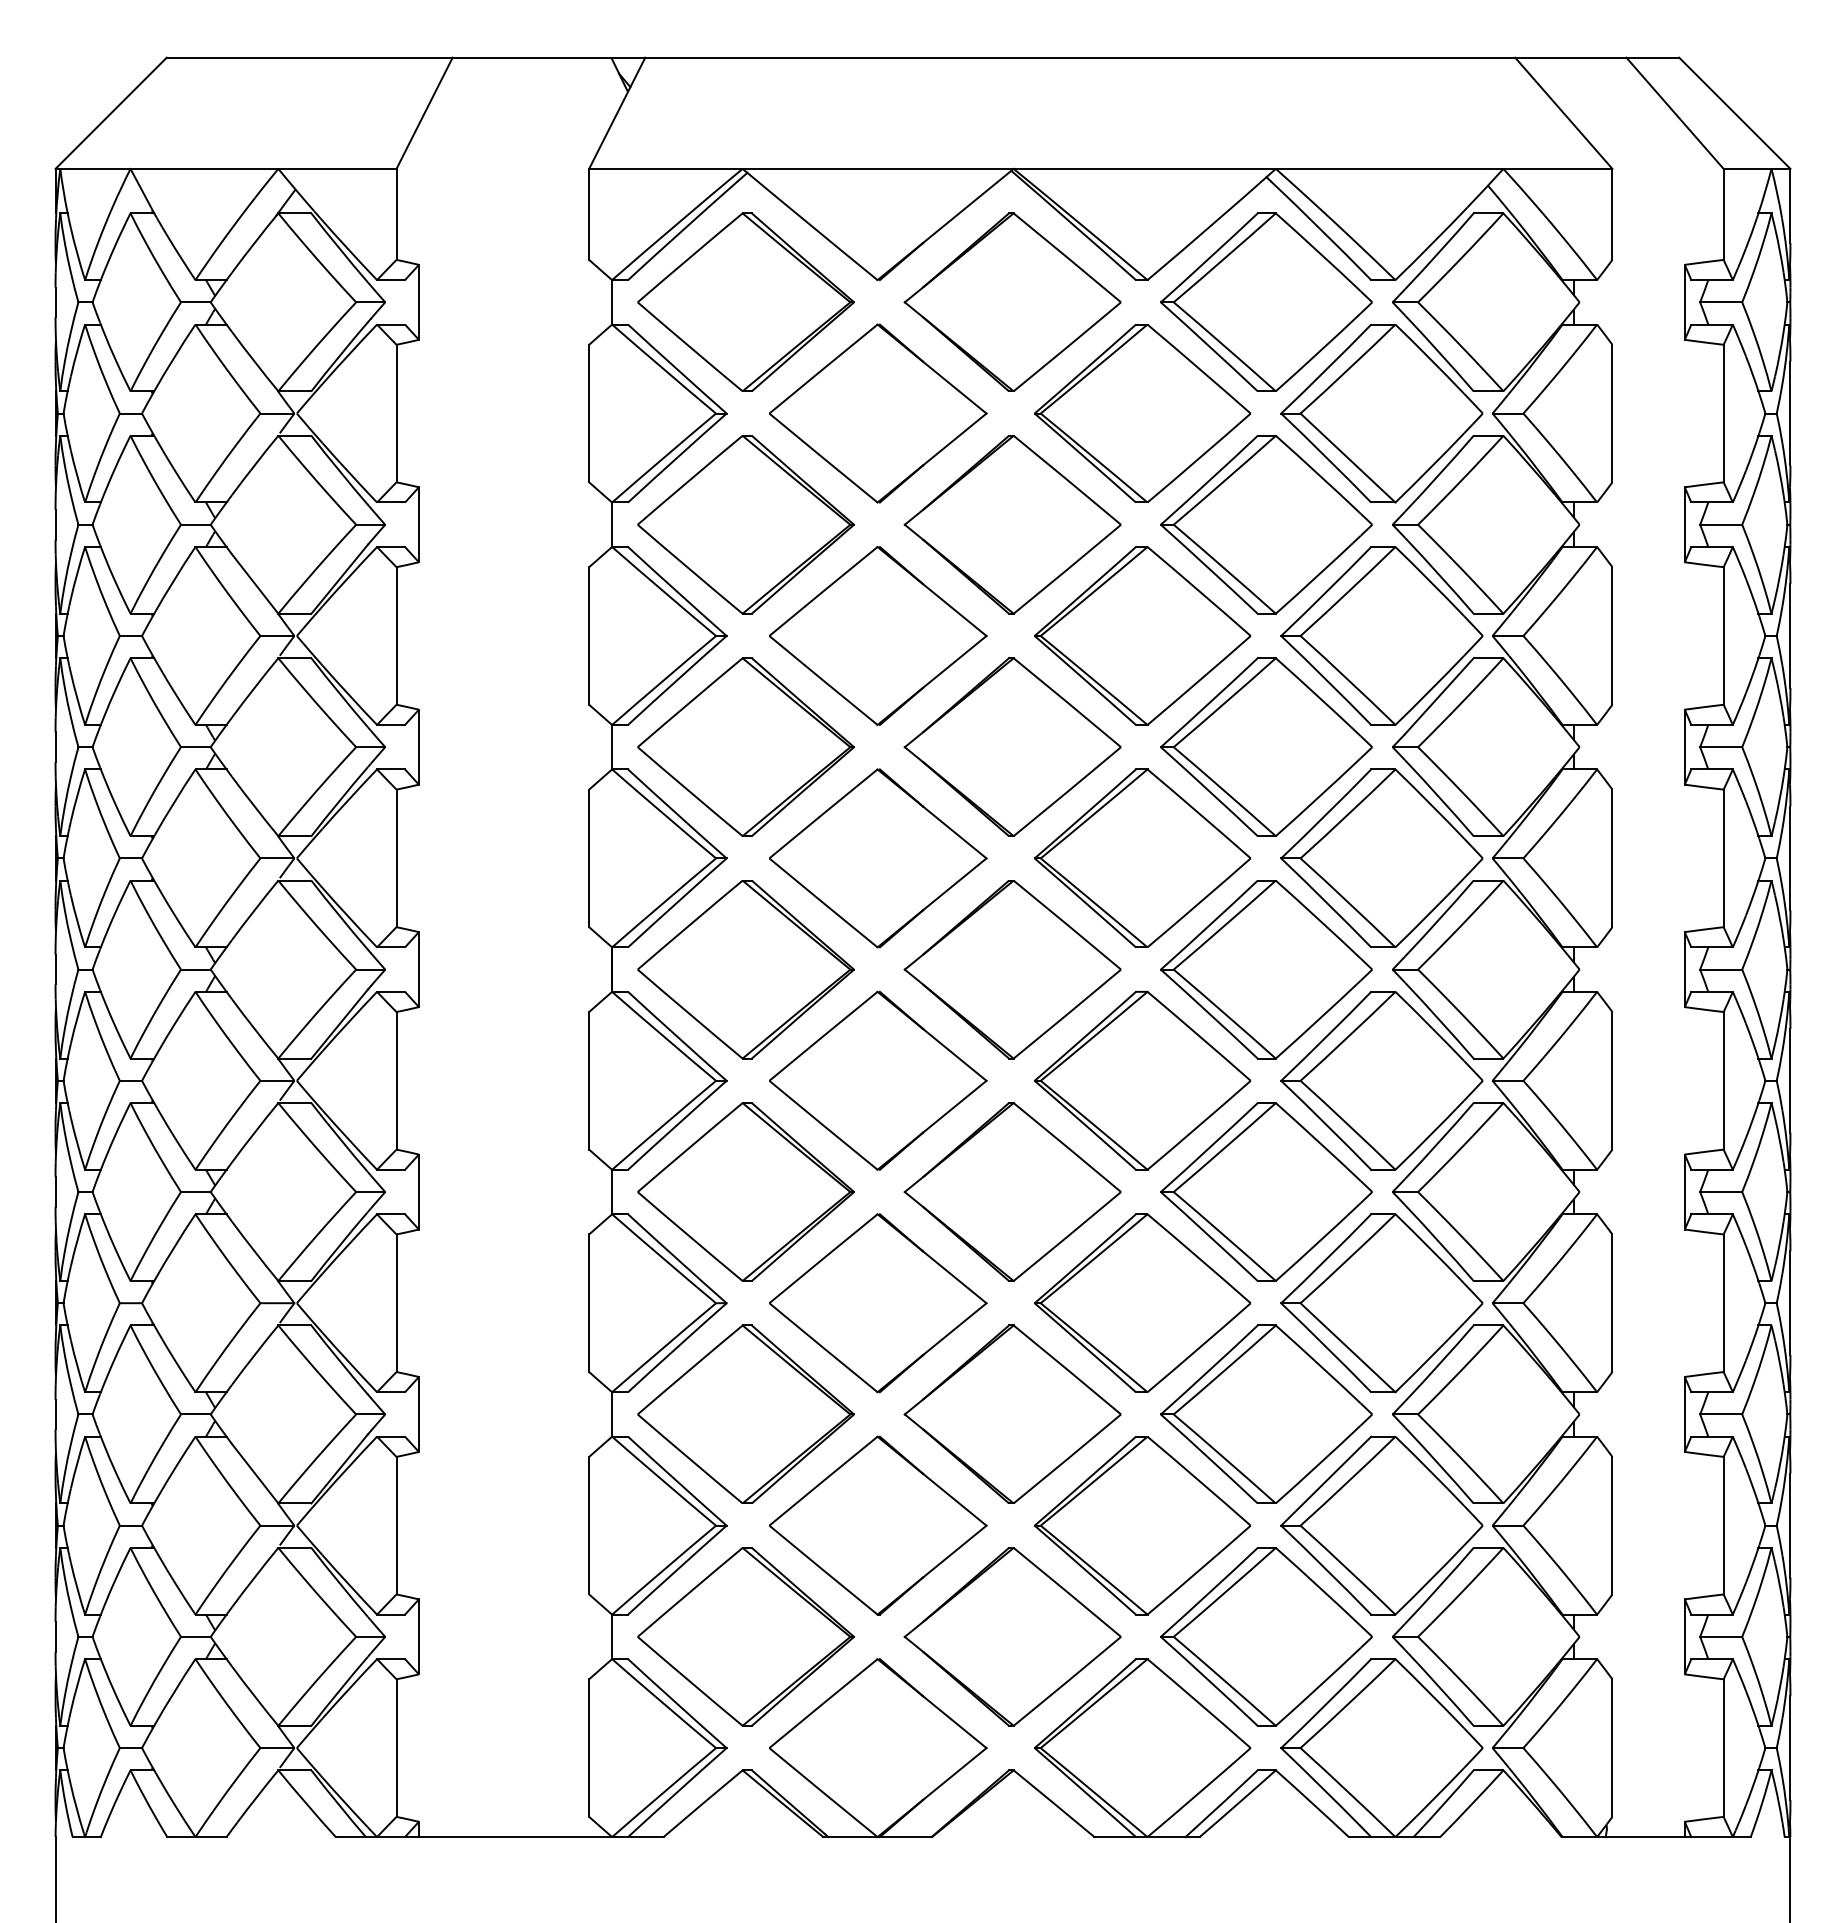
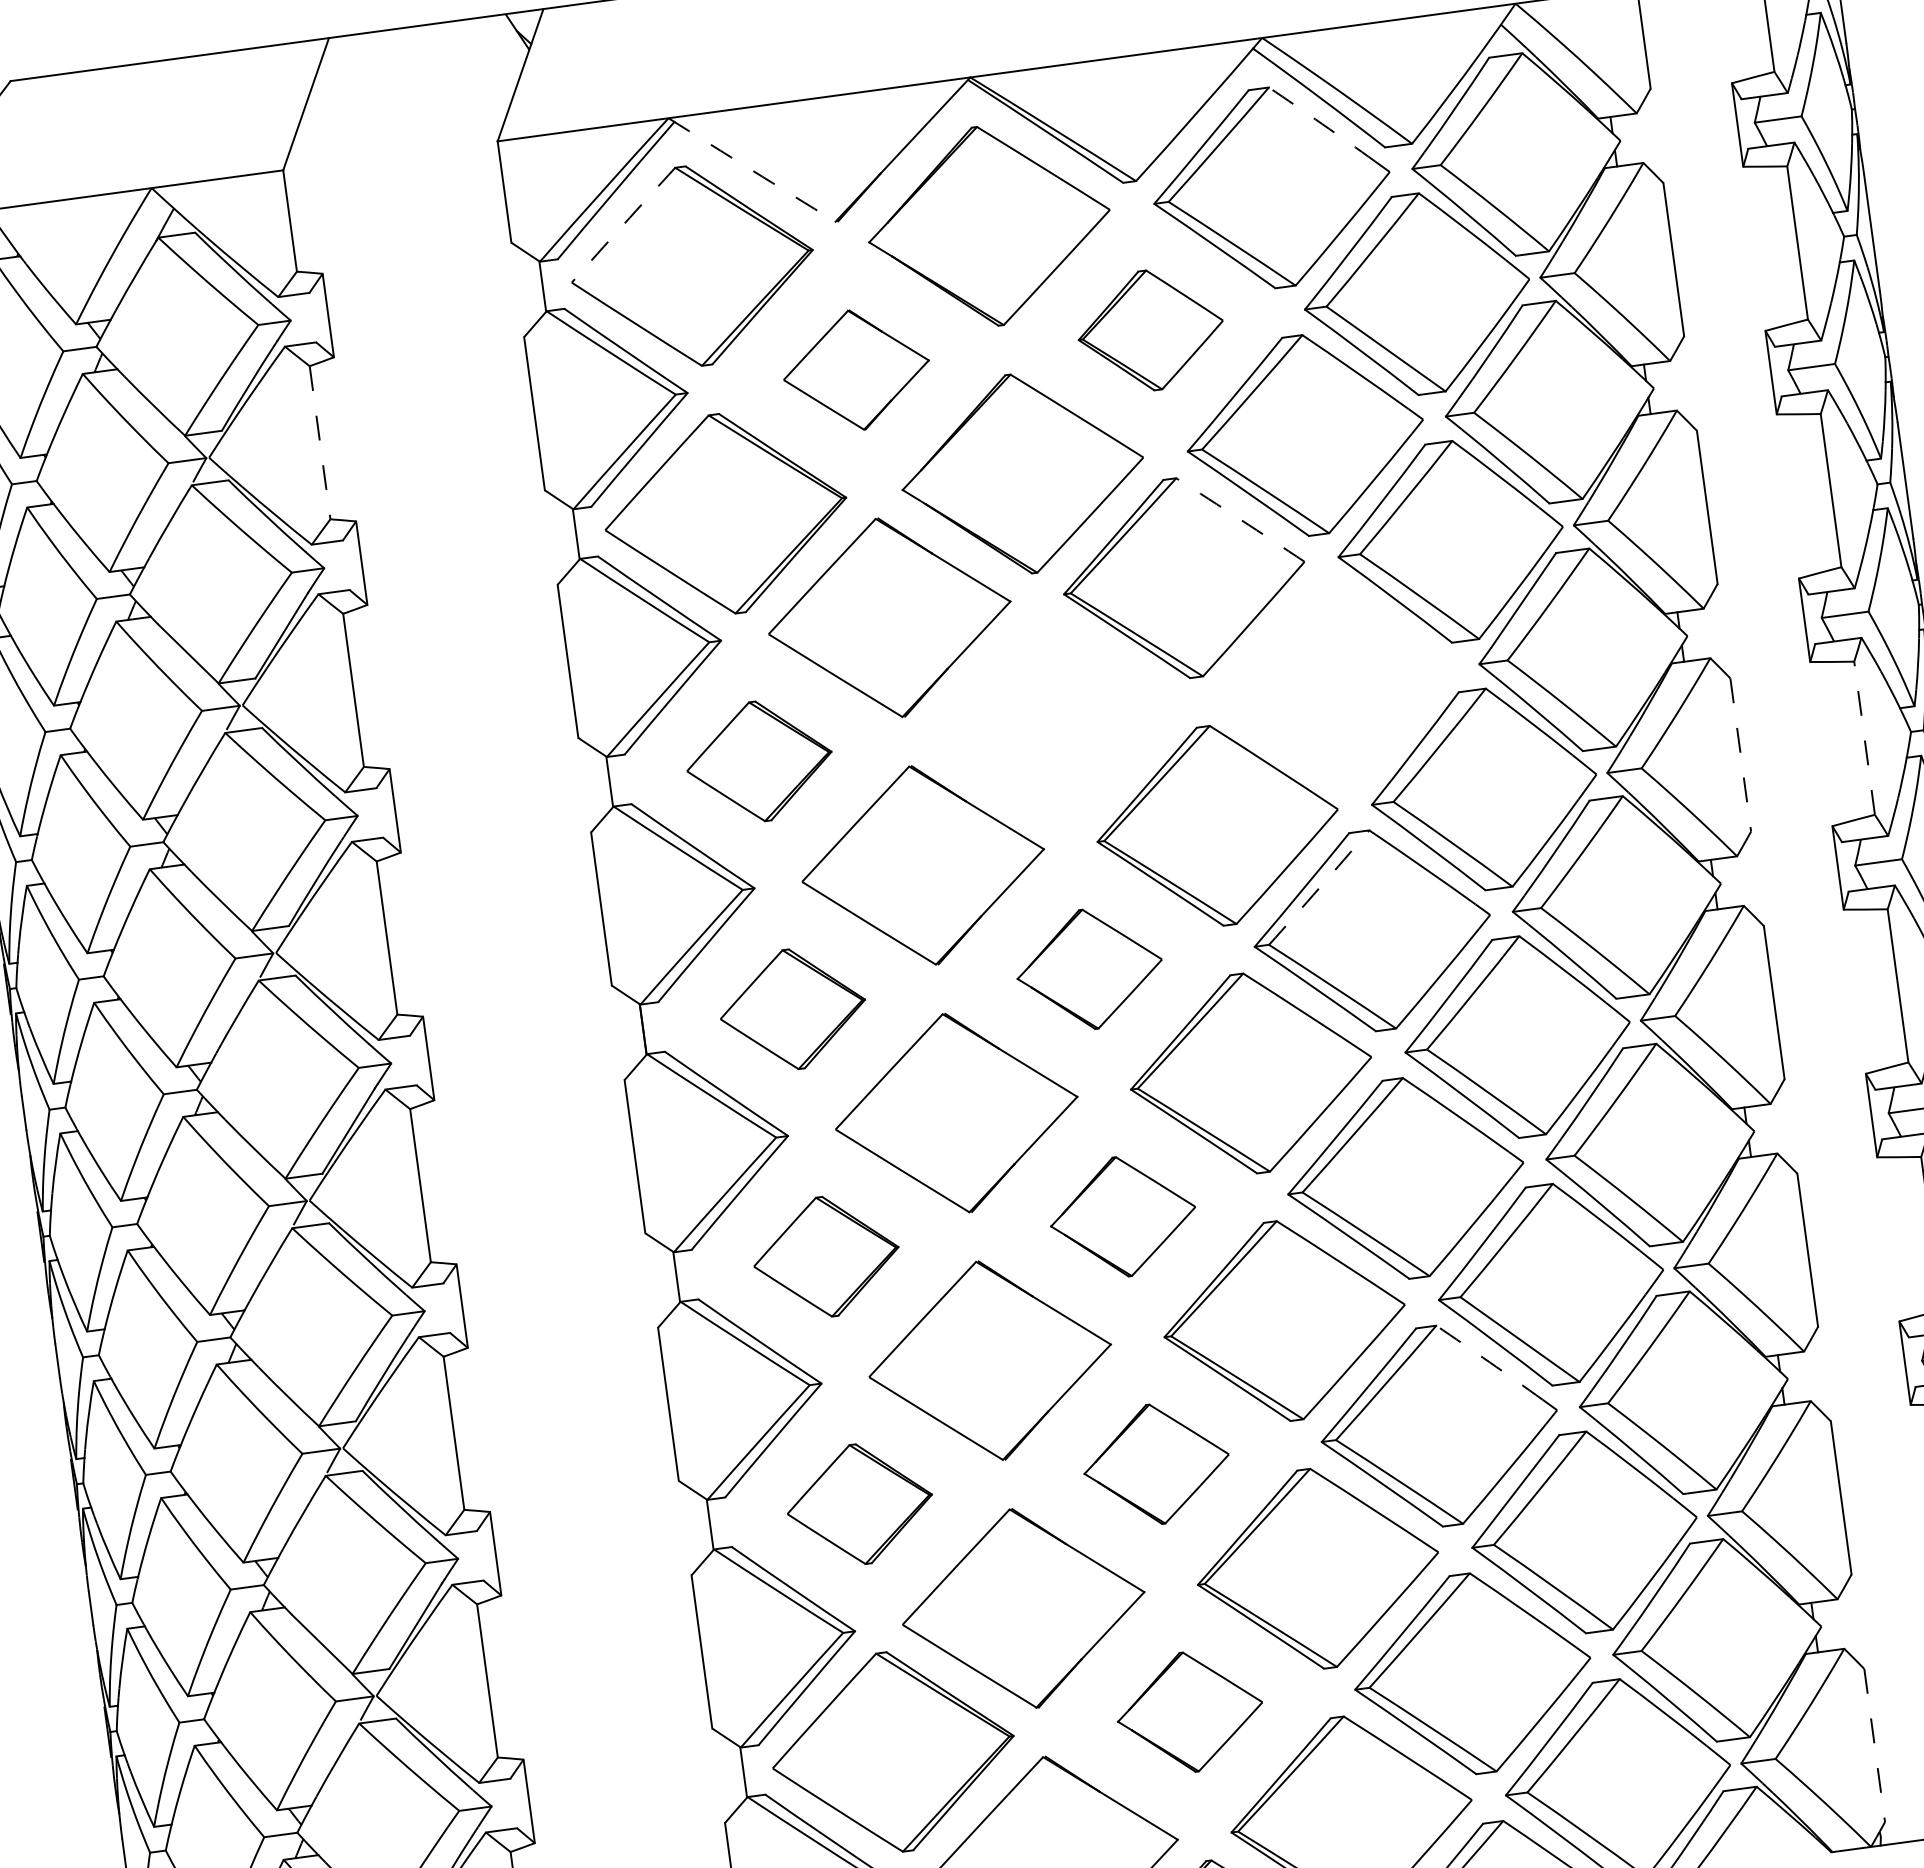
arc: (809, 224) -> (751, 170), solid -> dashed
arc: (1318, 252) -> (1322, 124), solid -> dashed
arc: (689, 257) -> (622, 224), solid -> dashed
line: (396, 413) -> (320, 442), solid -> dashed
part: (878, 413) -> (856, 370), size x0.6
part: (1142, 413) -> (1150, 330), size x0.6
arc: (1199, 591) -> (1240, 519), solid -> dashed
part: (745, 746) -> (758, 760), size x0.6
part: (1012, 746) -> (1055, 720), removed
part: (1266, 746) -> (1338, 682), removed
line: (1612, 858) -> (1740, 755), solid -> dashed
line: (1723, 858) -> (1864, 738), solid -> dashed
arc: (1225, 925) -> (1320, 887), solid -> dashed
part: (745, 969) -> (792, 1009), size x0.6
part: (1012, 969) -> (1089, 968), size x0.6
part: (745, 1191) -> (825, 1256), size x0.6
part: (1012, 1191) -> (1122, 1216), size x0.6
arc: (1318, 1364) -> (1489, 1362), solid -> dashed
part: (745, 1413) -> (859, 1503), size x0.6
part: (1012, 1413) -> (1156, 1463), size x0.6
part: (1012, 1636) -> (1189, 1711), size x0.6
line: (1612, 1748) -> (1874, 1745), solid -> dashed

